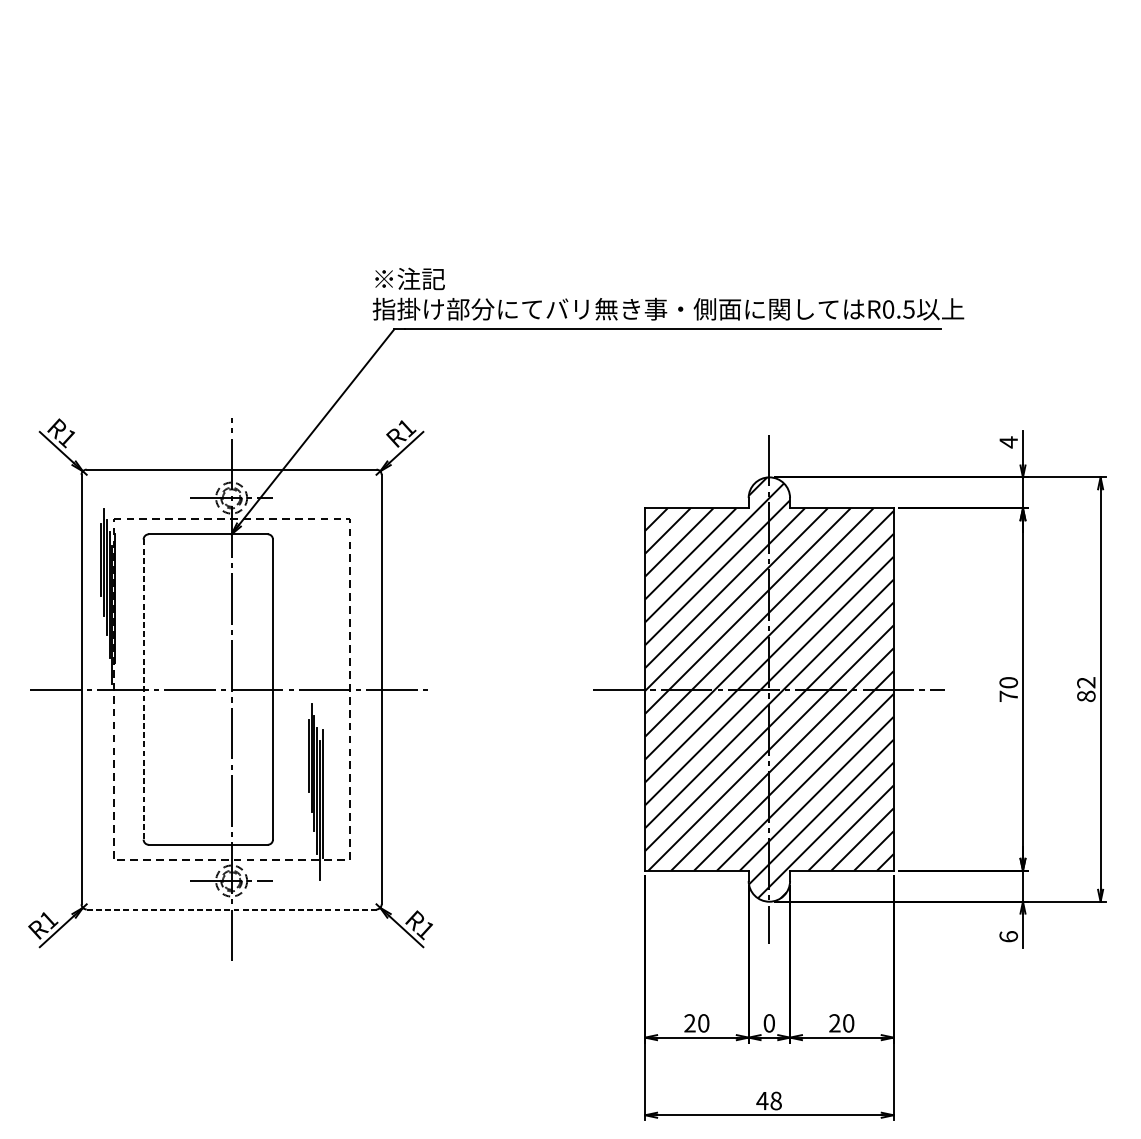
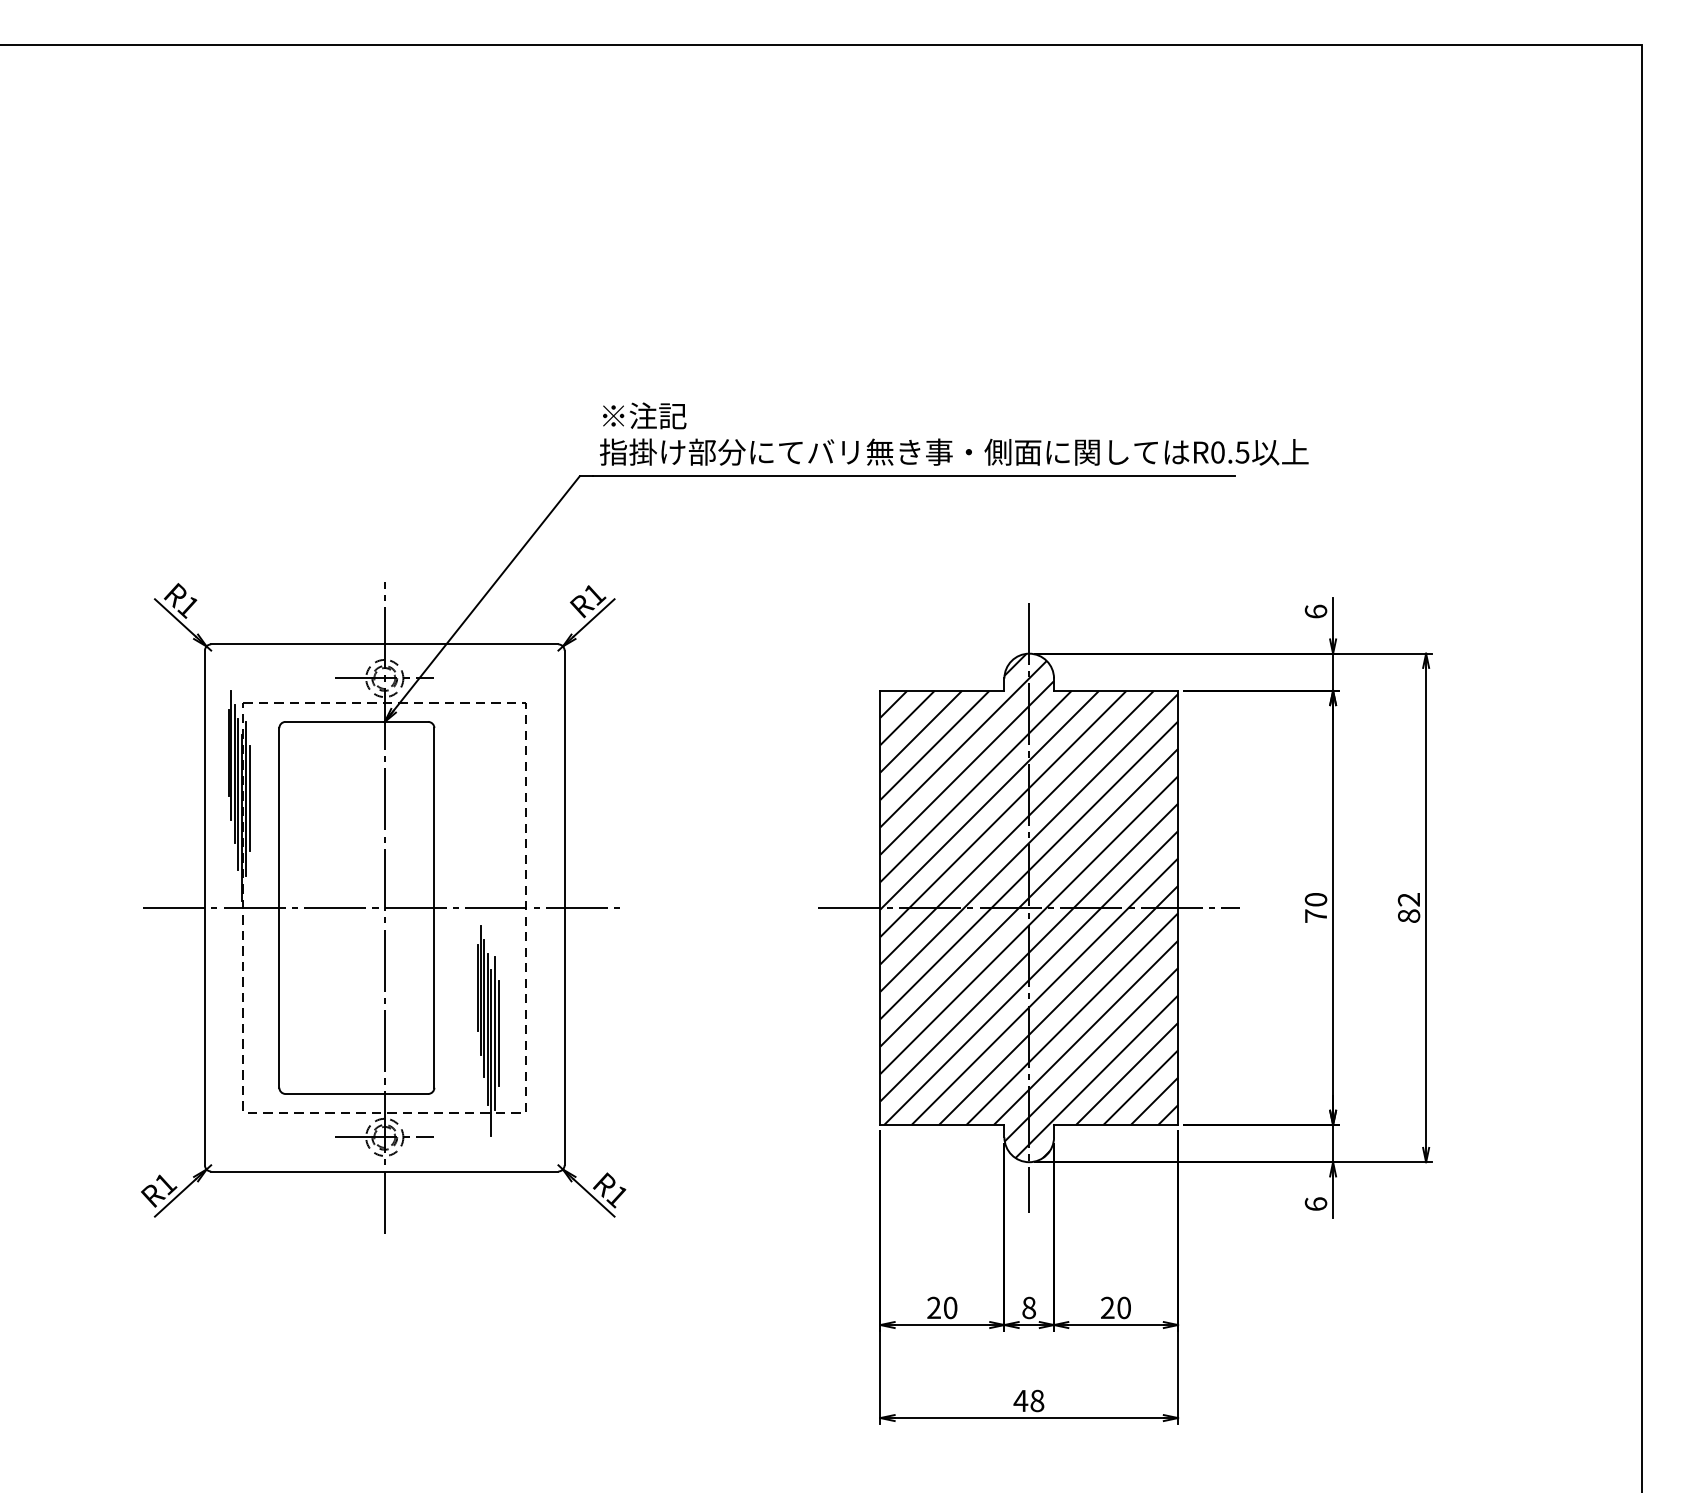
text: (667, 293) -> (953, 433), moved
text: (1008, 442) -> (1315, 611), 4 -> 6
line: (118, 598) -> (249, 798), added
line: (143, 689) -> (279, 907), dashed -> solid
line: (326, 793) -> (498, 1032), added
line: (231, 909) -> (384, 1171), dashed -> solid
text: (768, 1022) -> (1028, 1307), 0 -> 8

